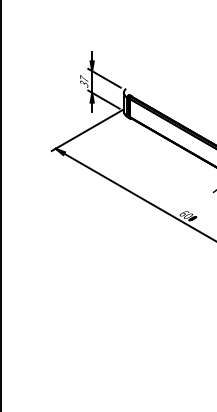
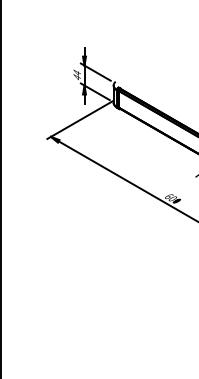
text: (84, 80) -> (77, 74), 37 -> 44

